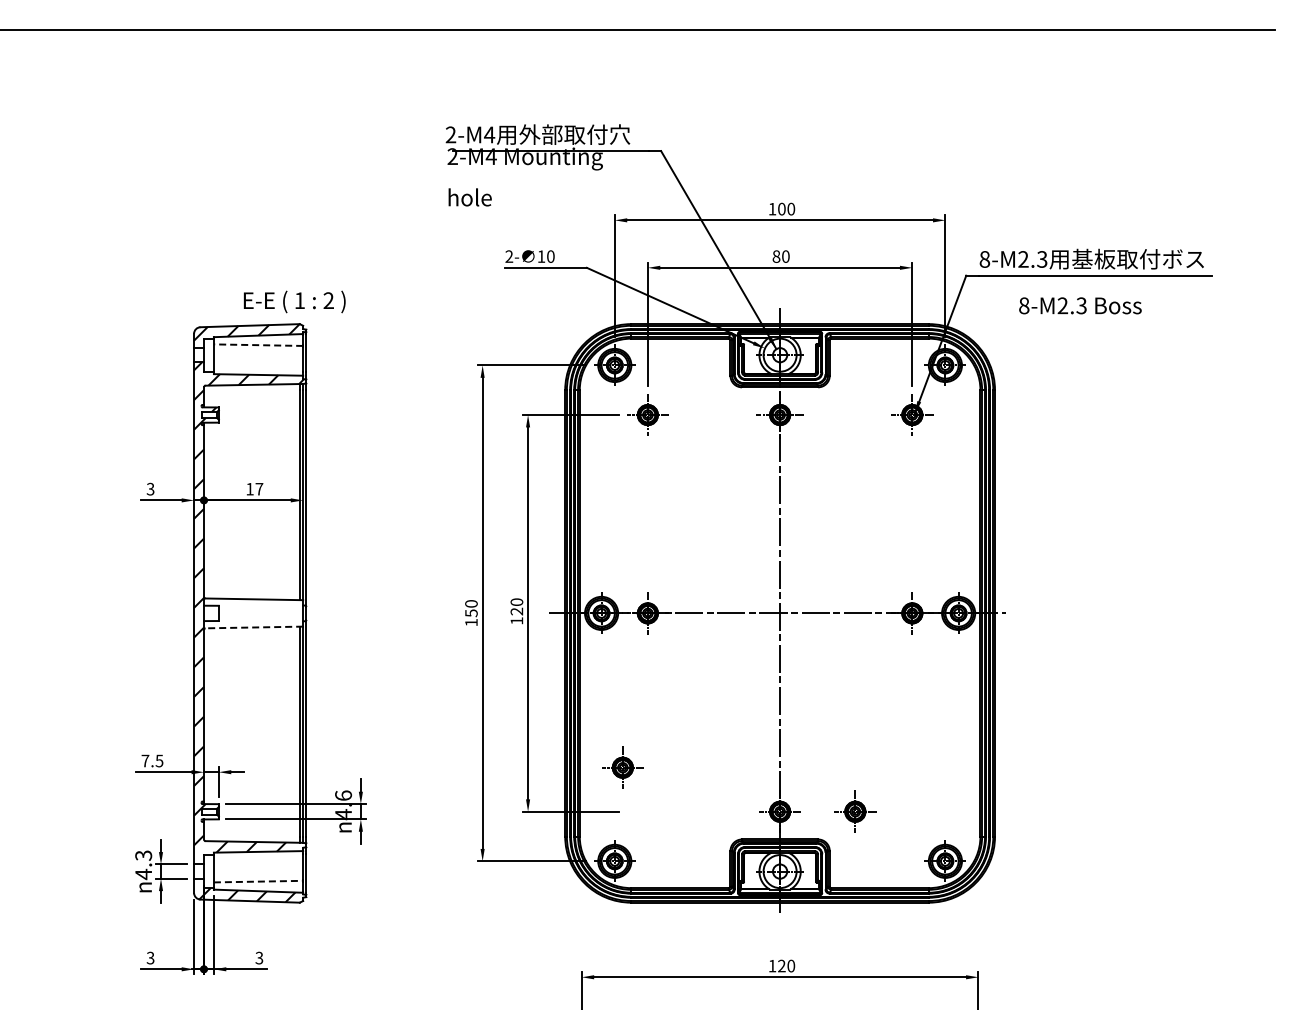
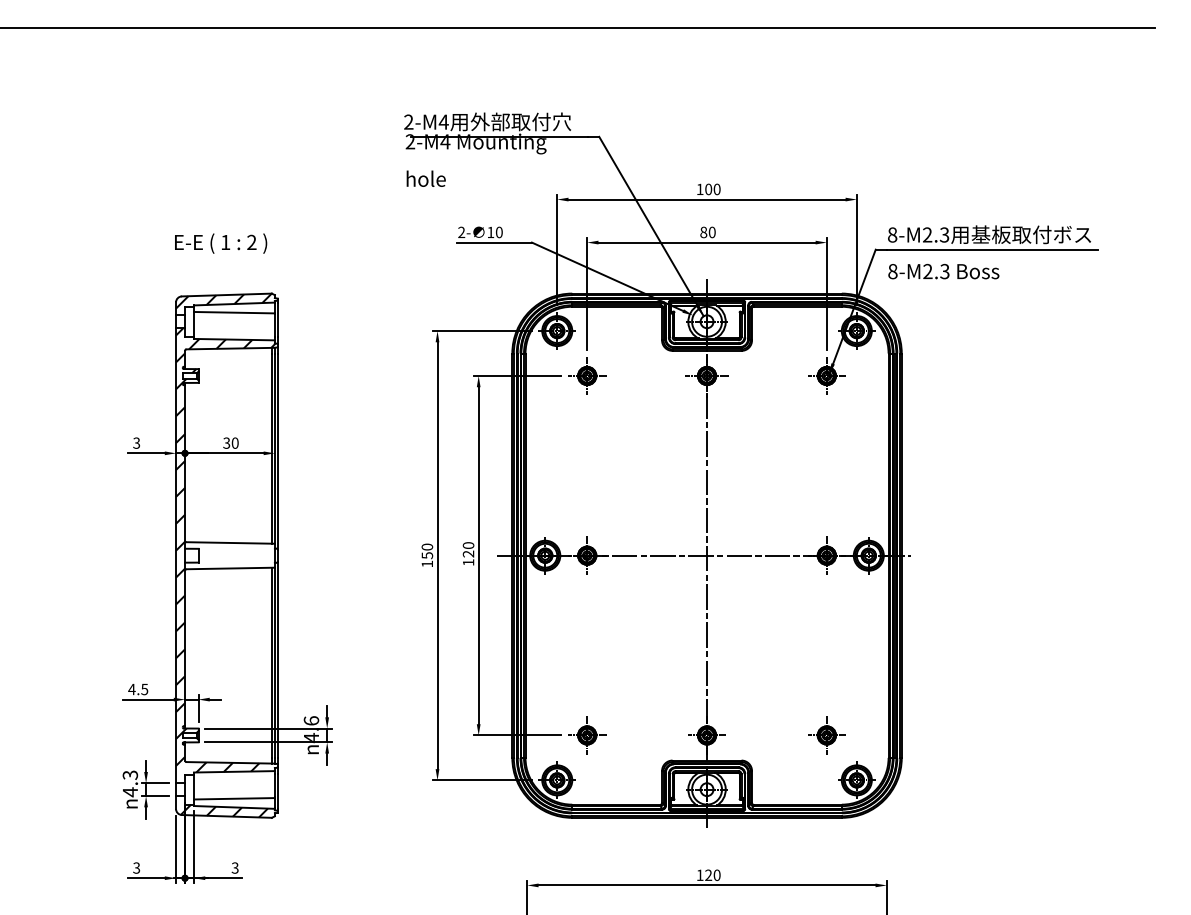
text: (294, 301) -> (220, 243), moved
text: (1080, 305) -> (943, 271), moved
line: (258, 345) -> (234, 312), dashed -> solid
text: (254, 488) -> (230, 442), 17 -> 30
line: (254, 627) -> (230, 568), dashed -> solid
text: (145, 760) -> (132, 689), 7.5 -> 4.5
part: (622, 767) -> (586, 735), moved
part: (855, 811) -> (827, 735), moved
line: (258, 881) -> (234, 798), dashed -> solid

